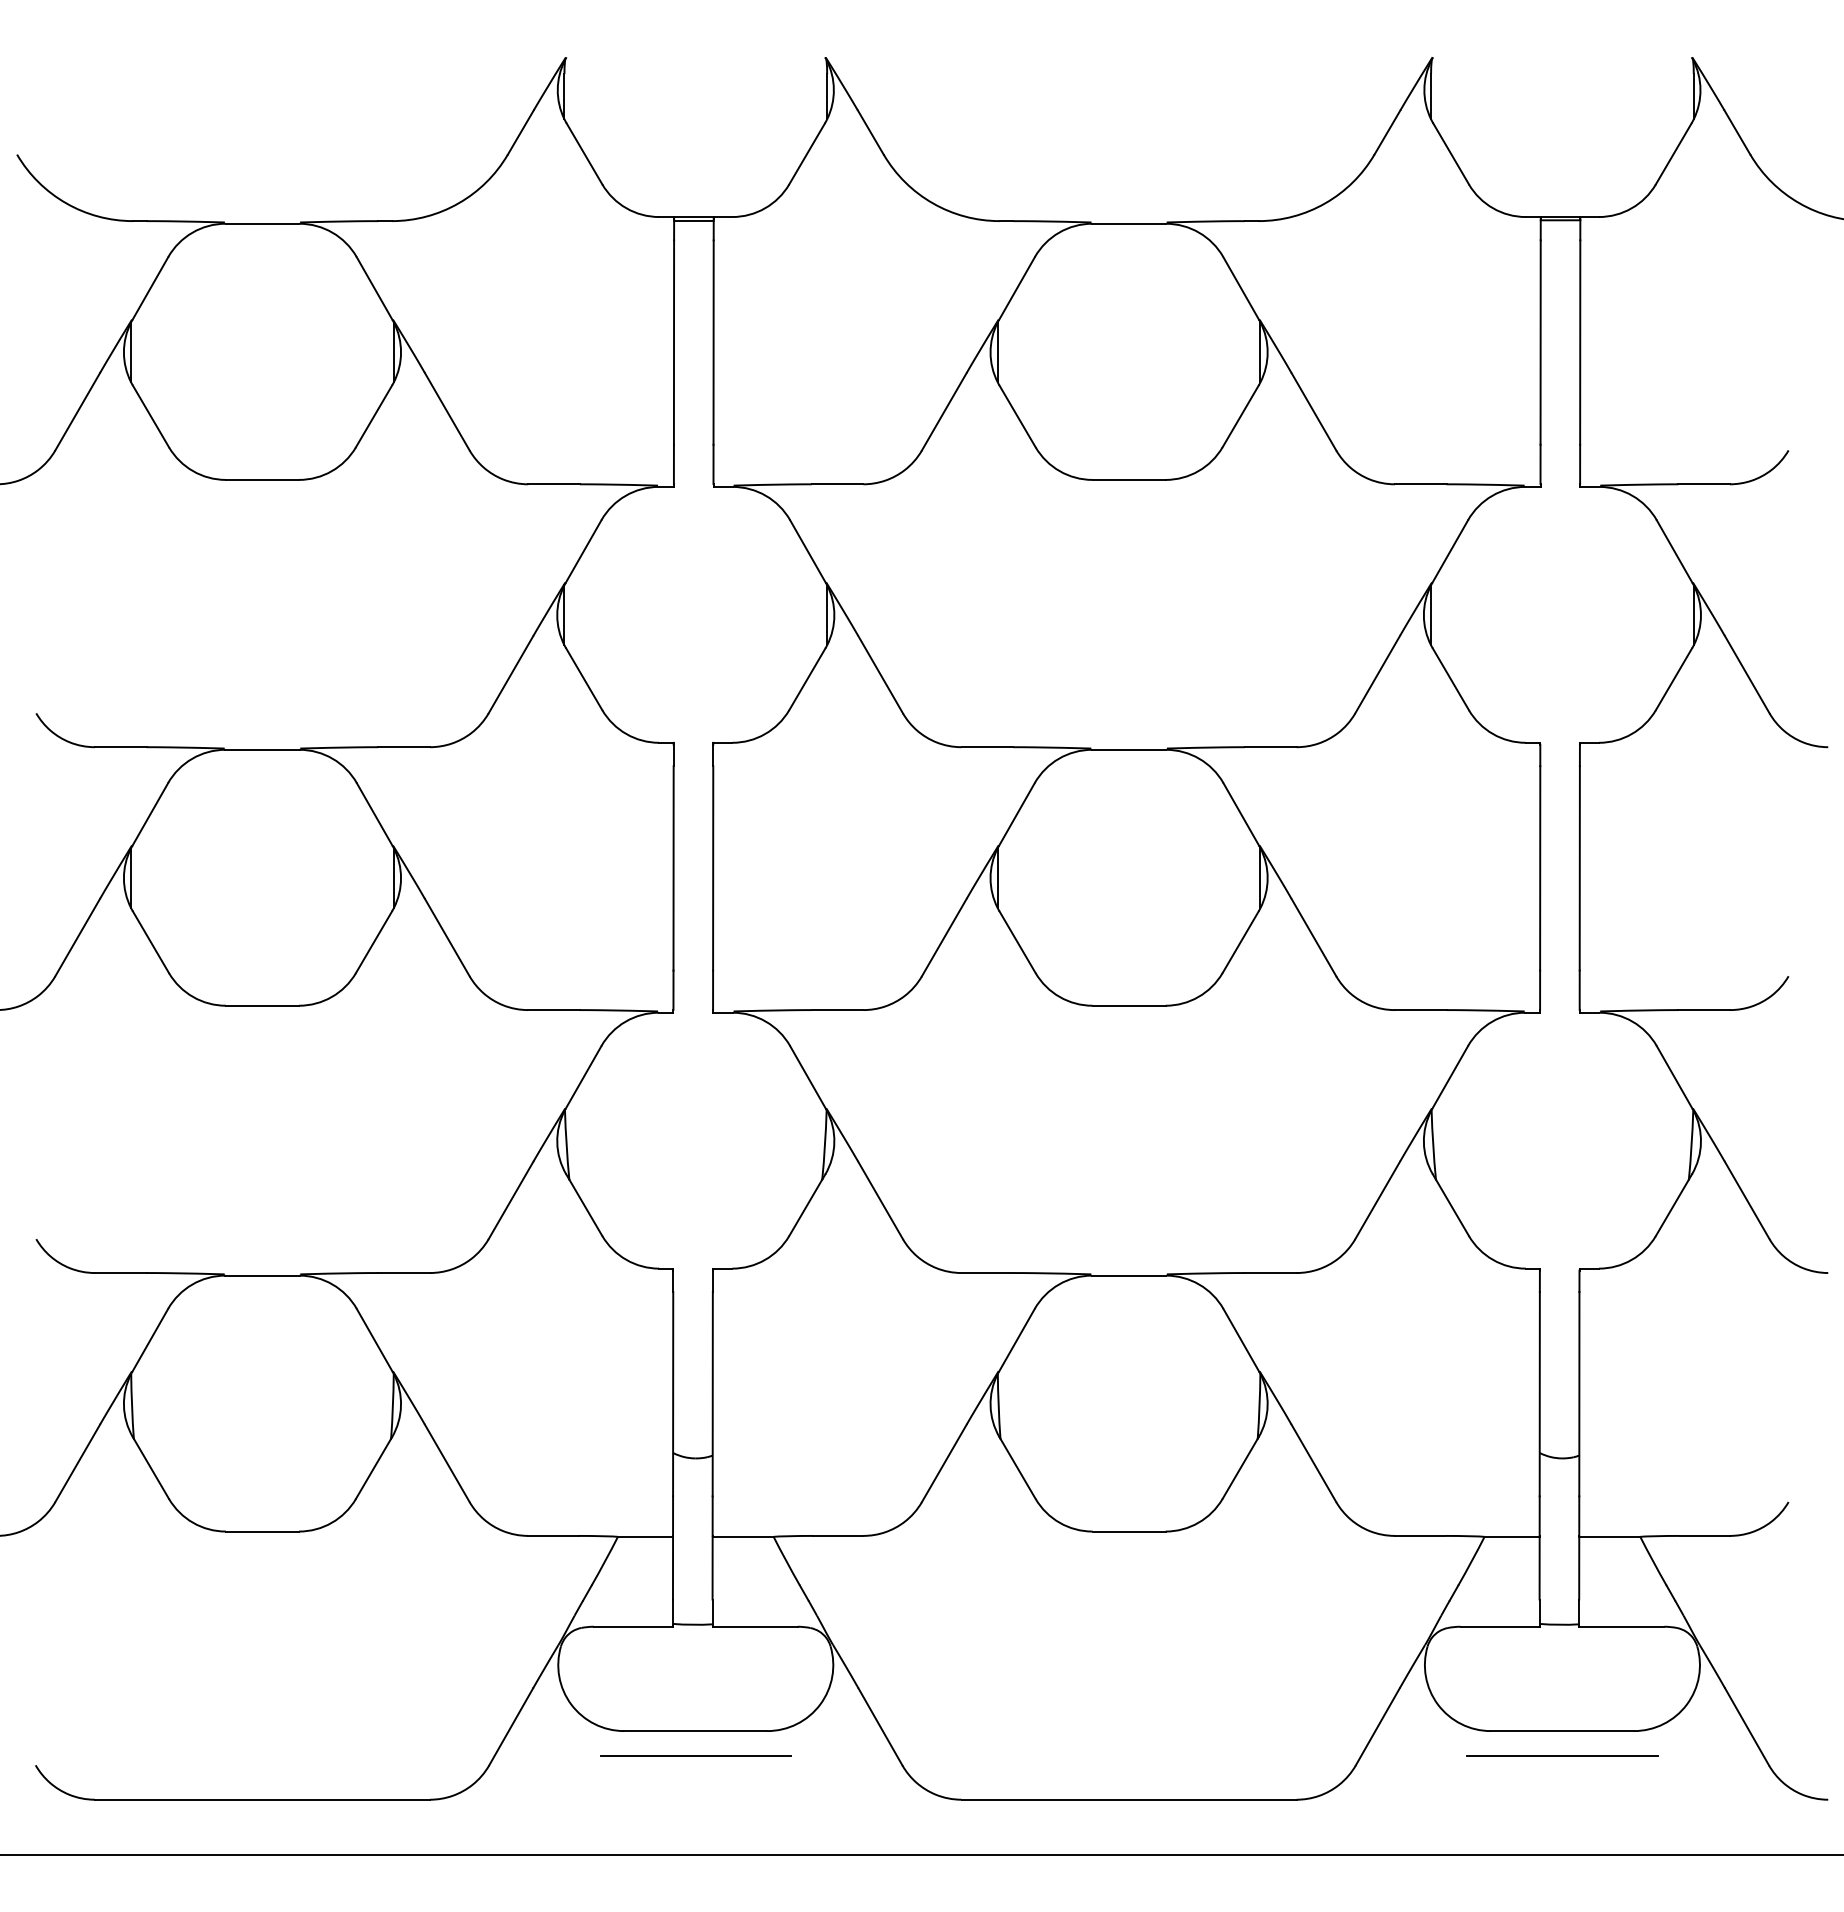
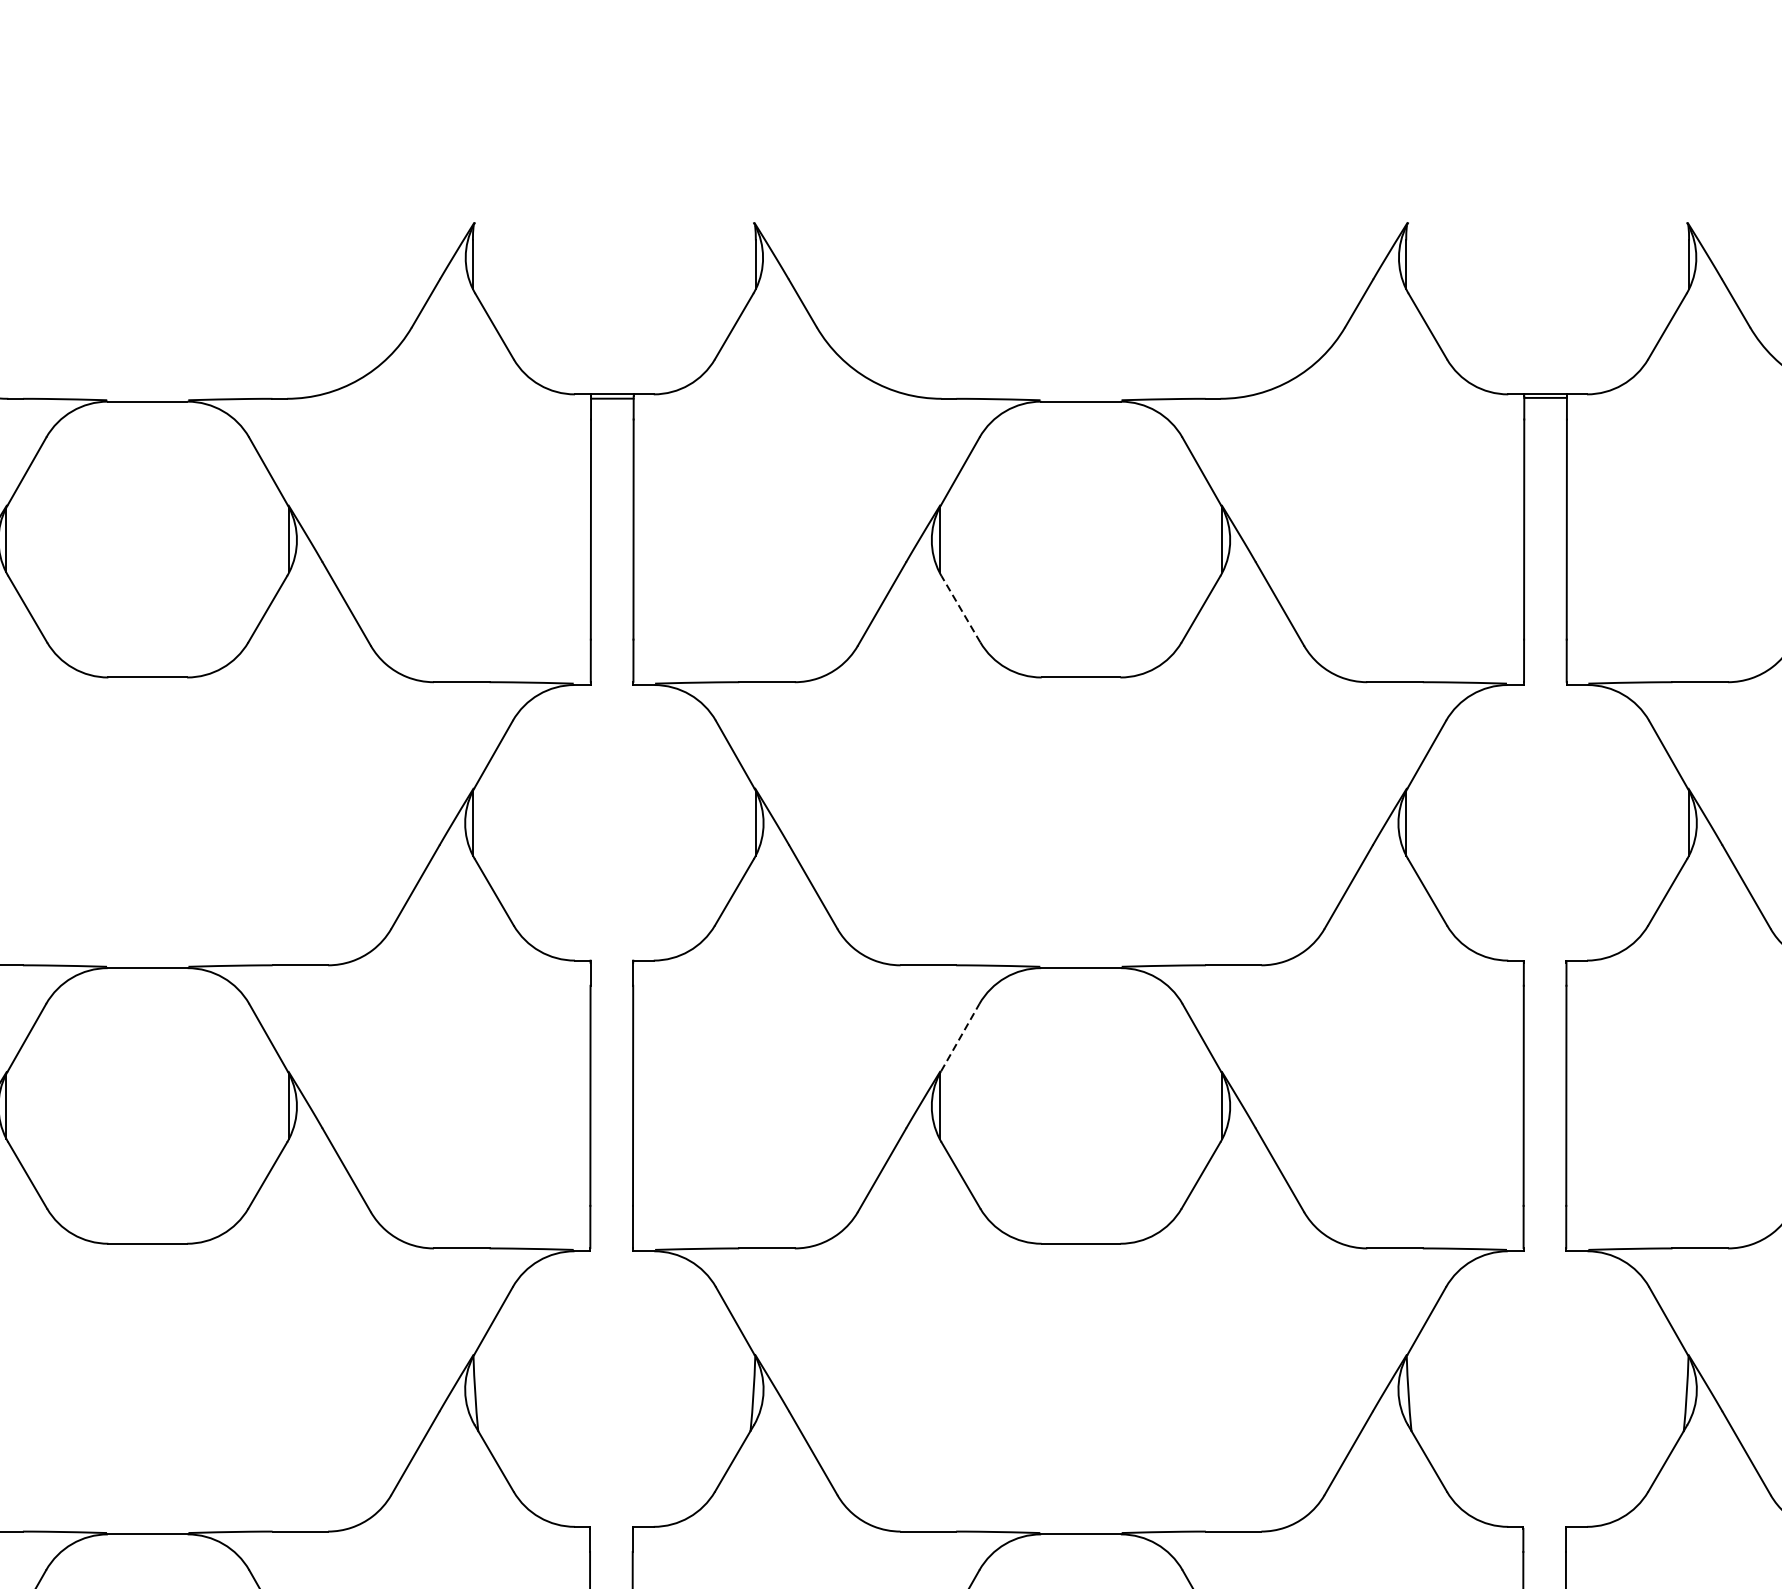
line: (1017, 416) -> (960, 609), solid -> dashed
line: (1017, 814) -> (960, 1037), solid -> dashed

